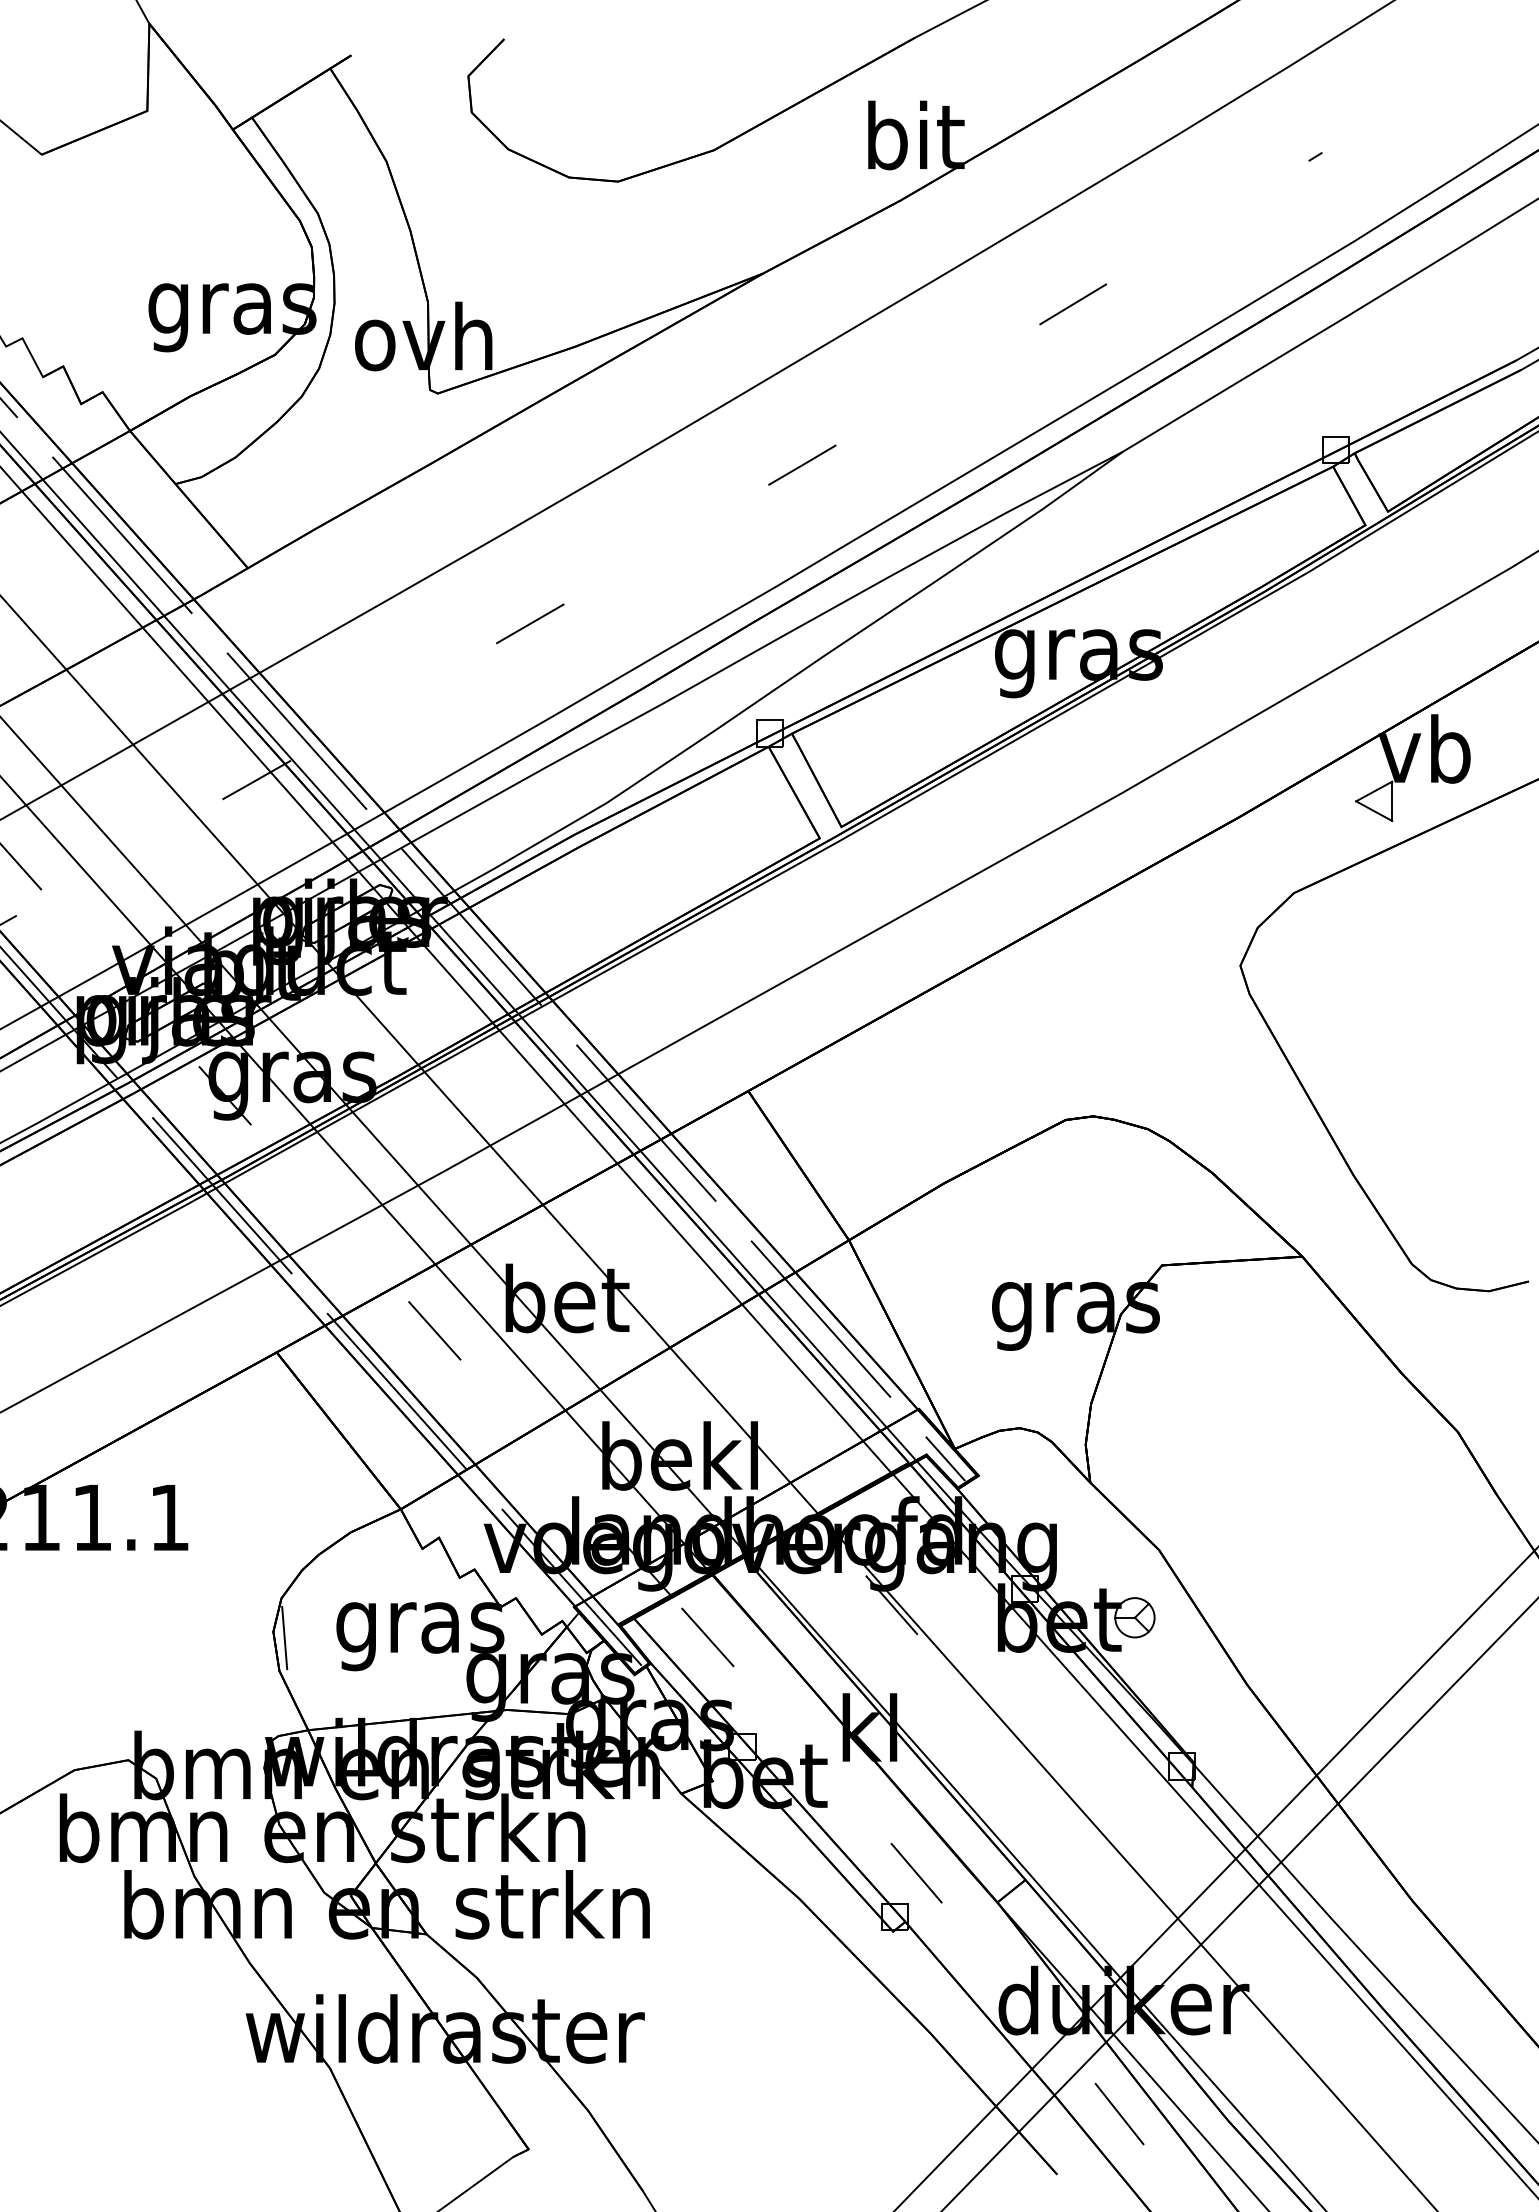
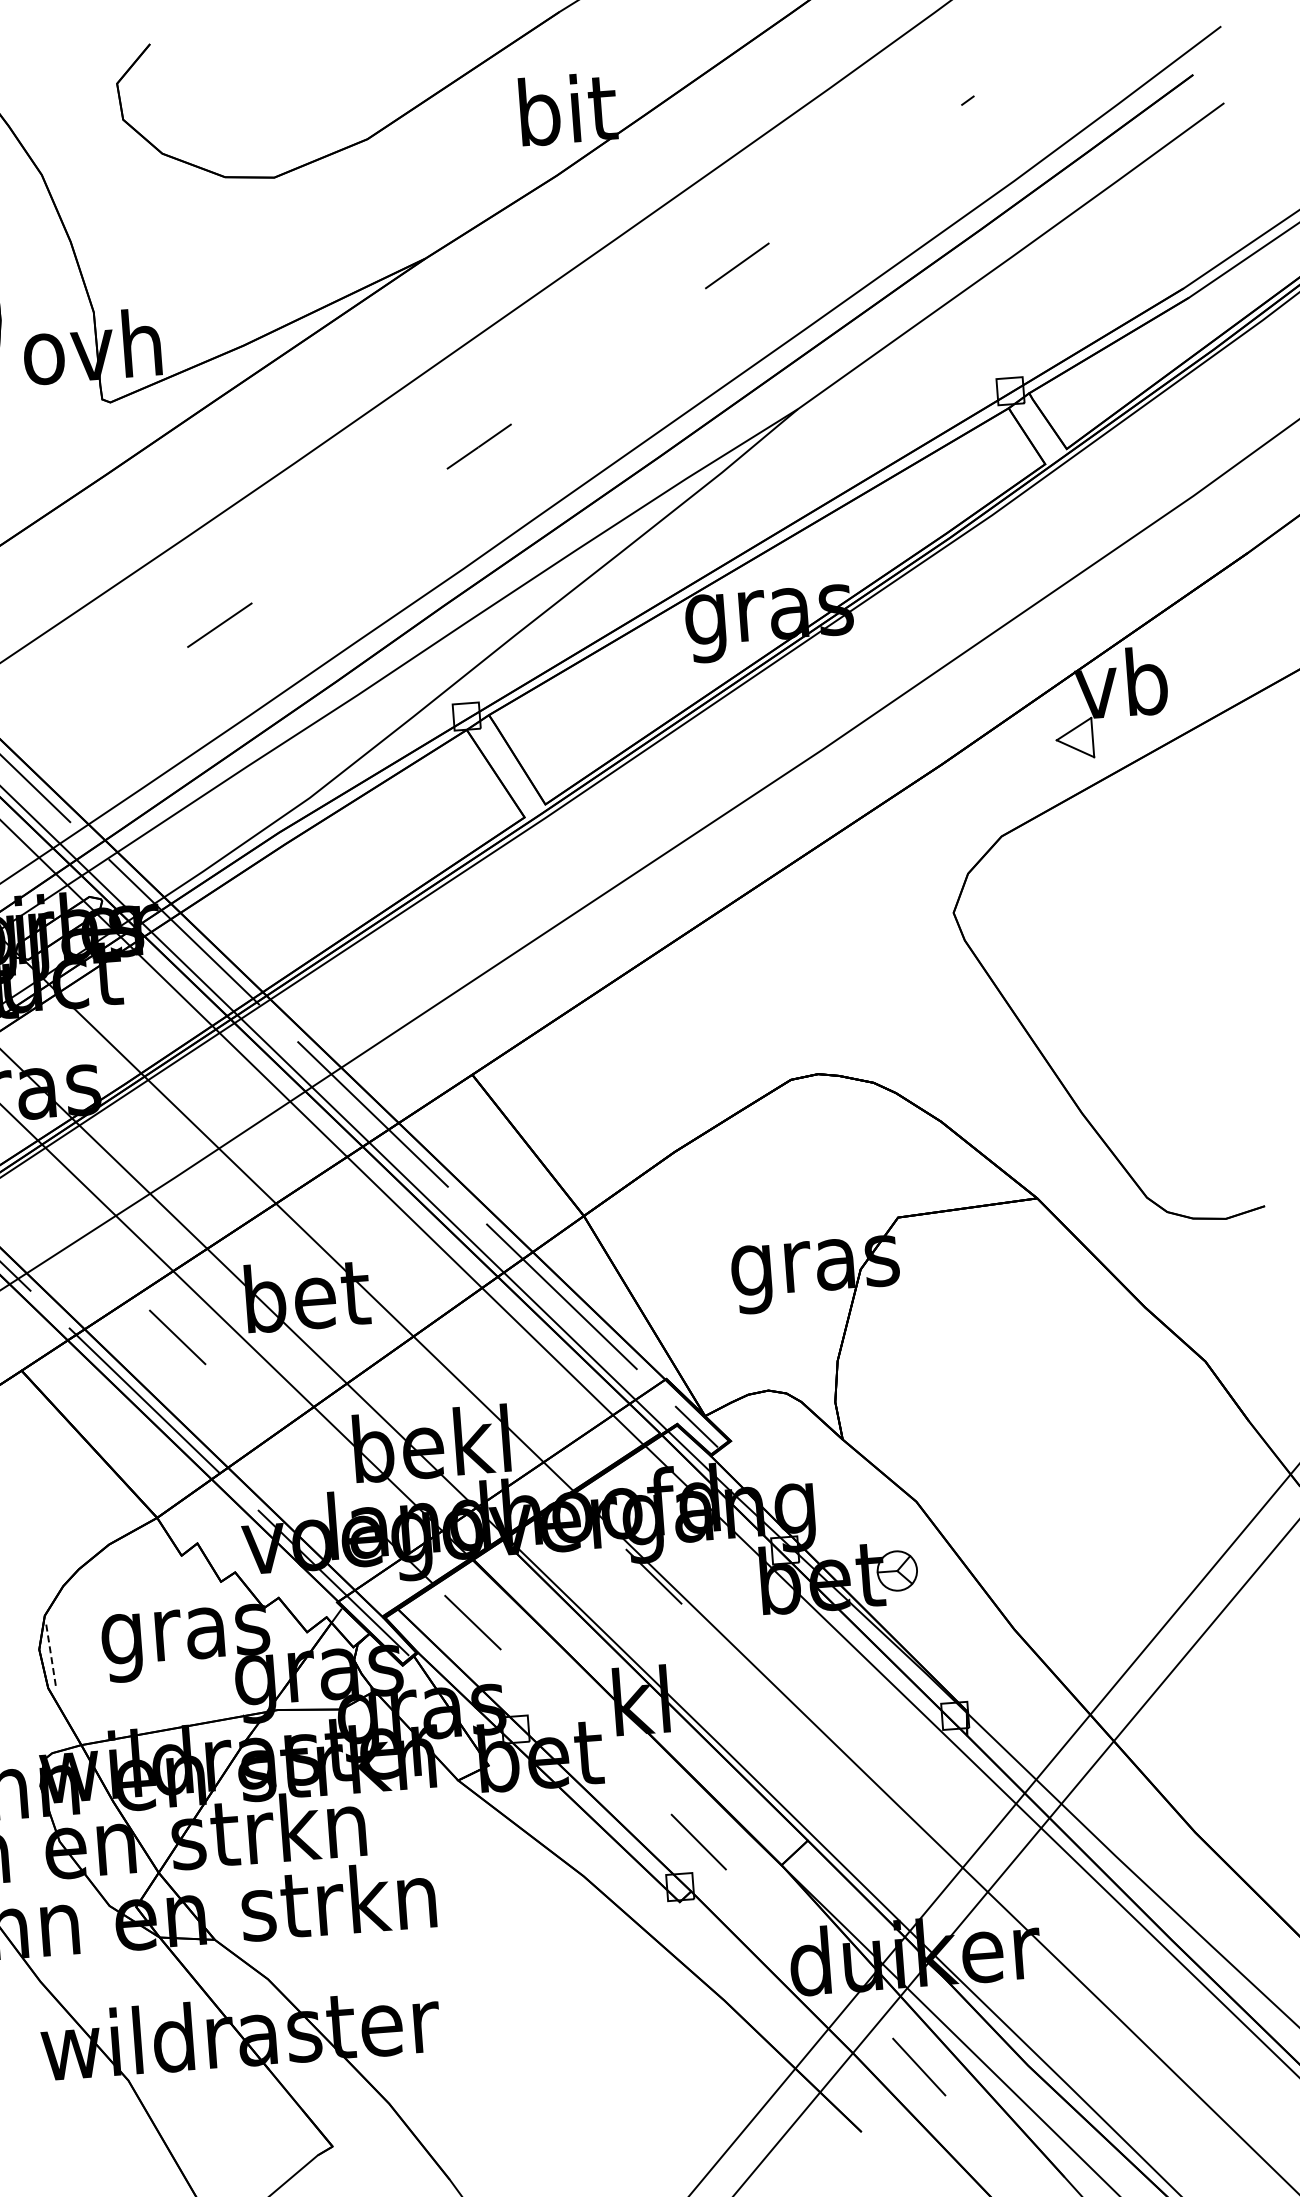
line: (284, 1637) -> (50, 1654), solid -> dashed

